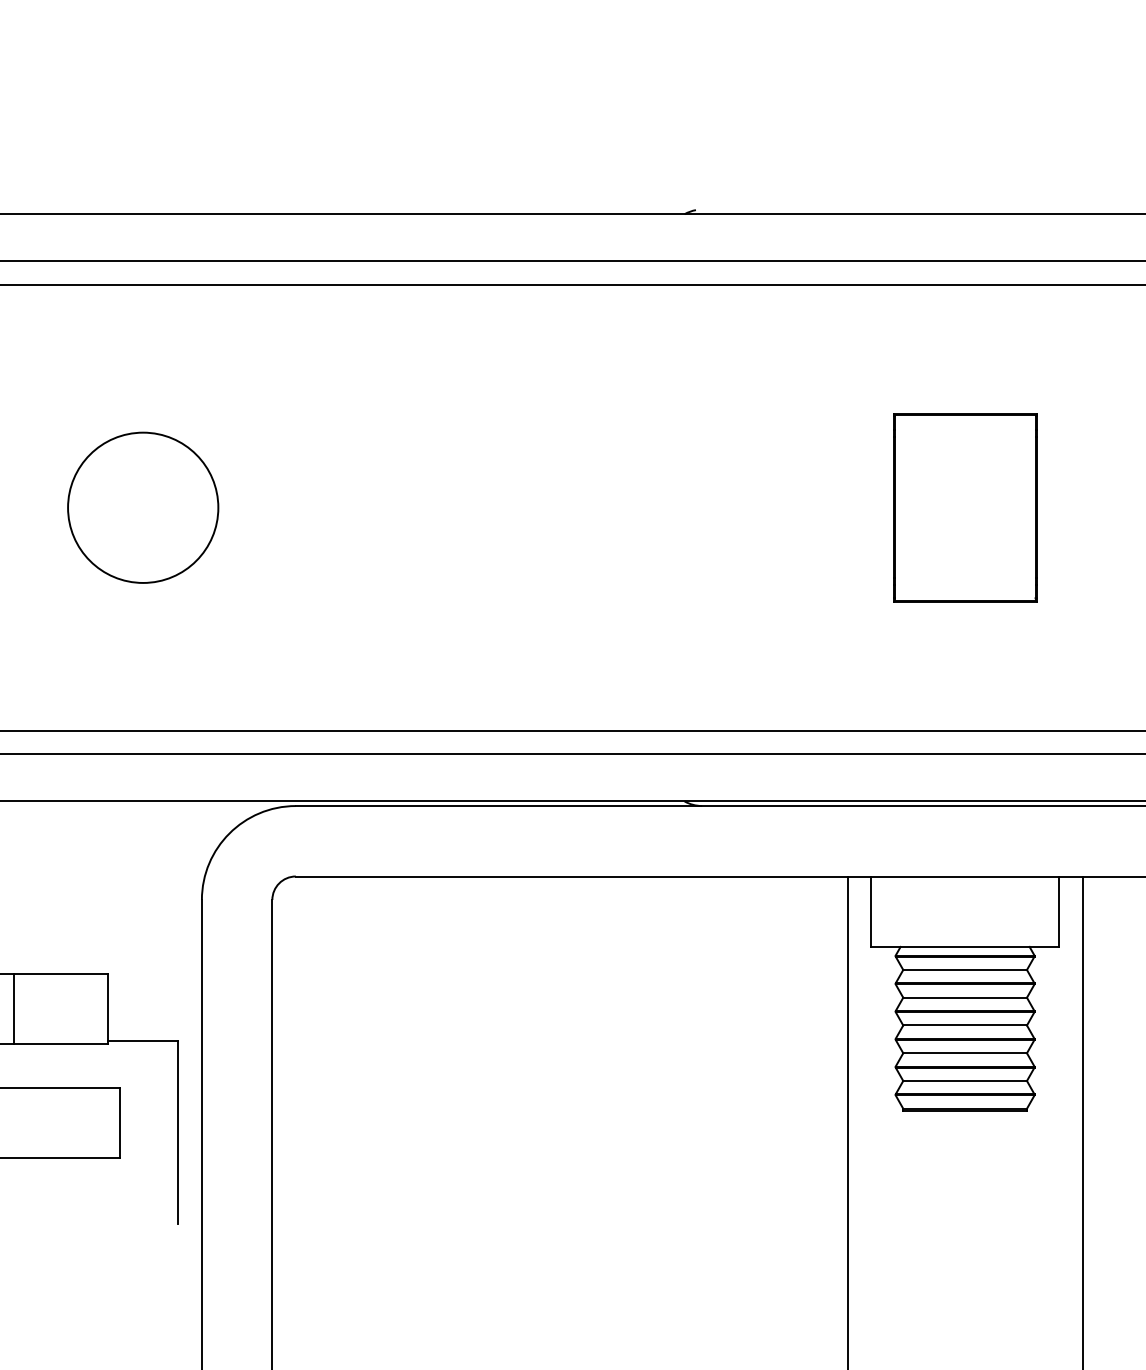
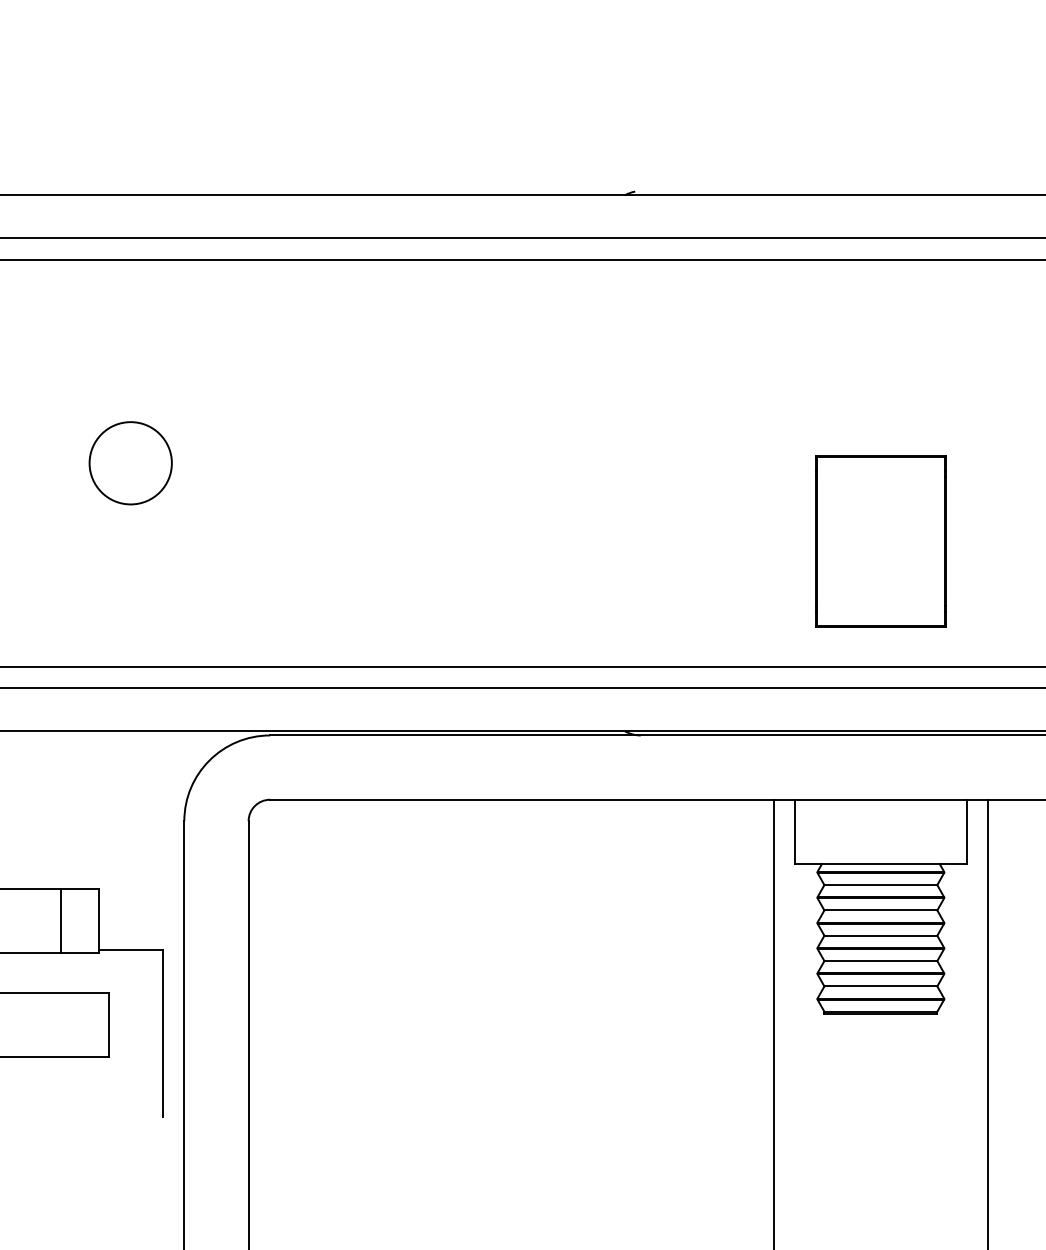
circle: (142, 506) -> (130, 462), size x0.6
part: (964, 508) -> (880, 541), moved
line: (13, 1008) -> (60, 920), moved

